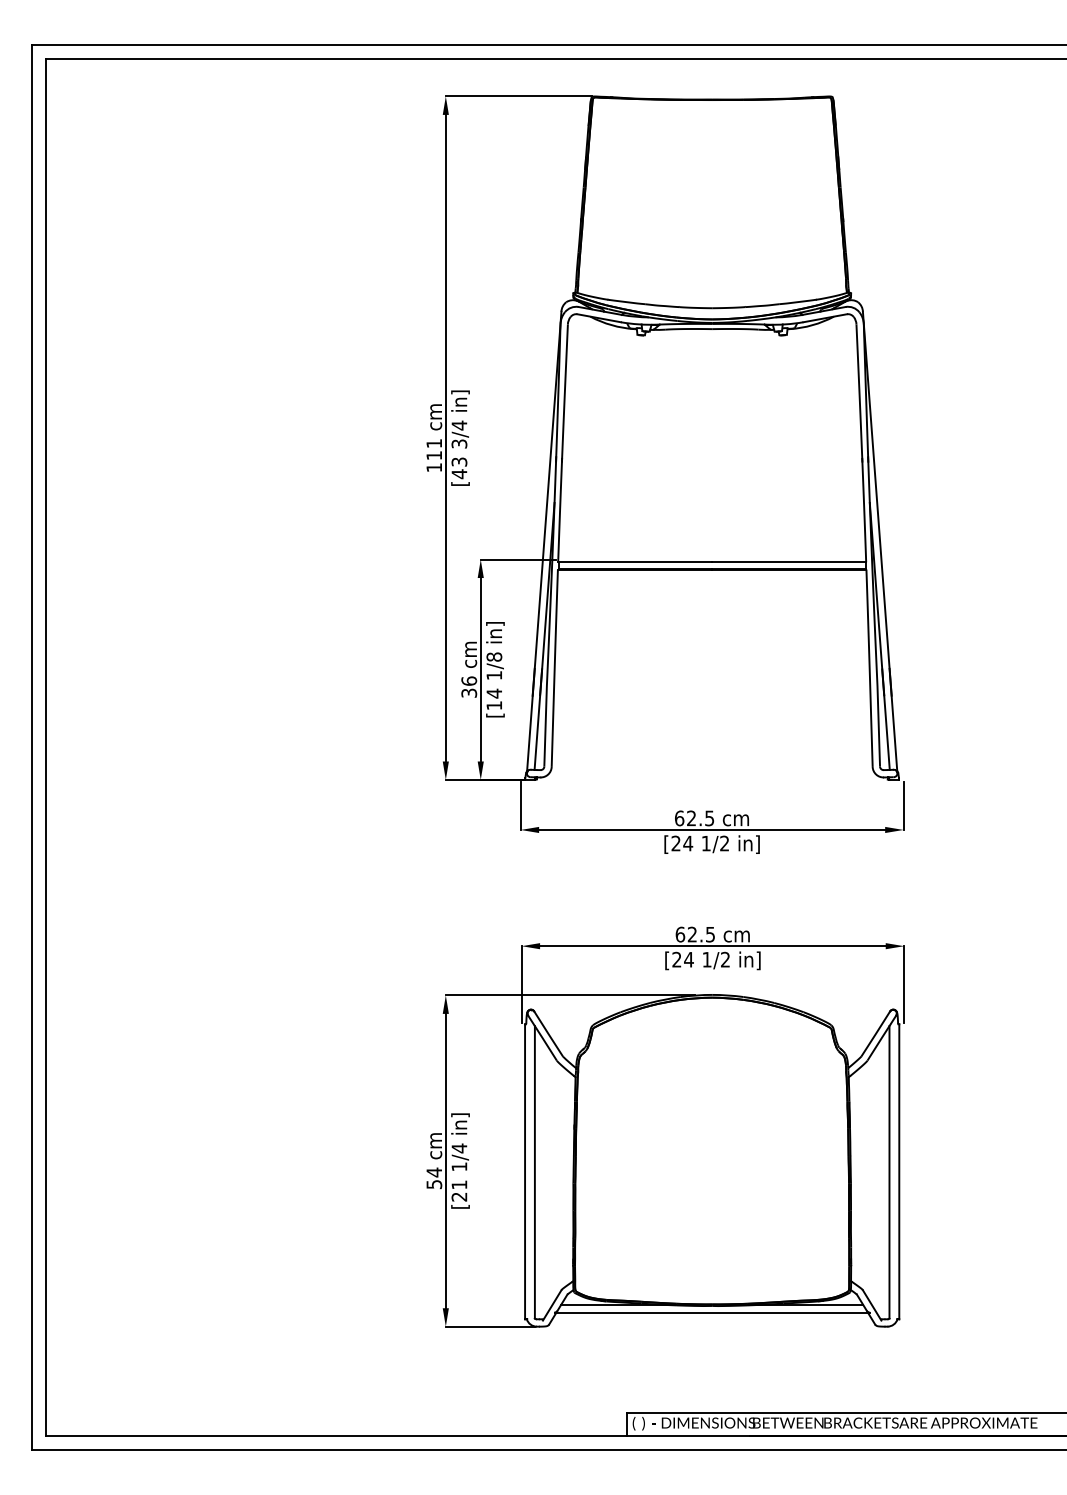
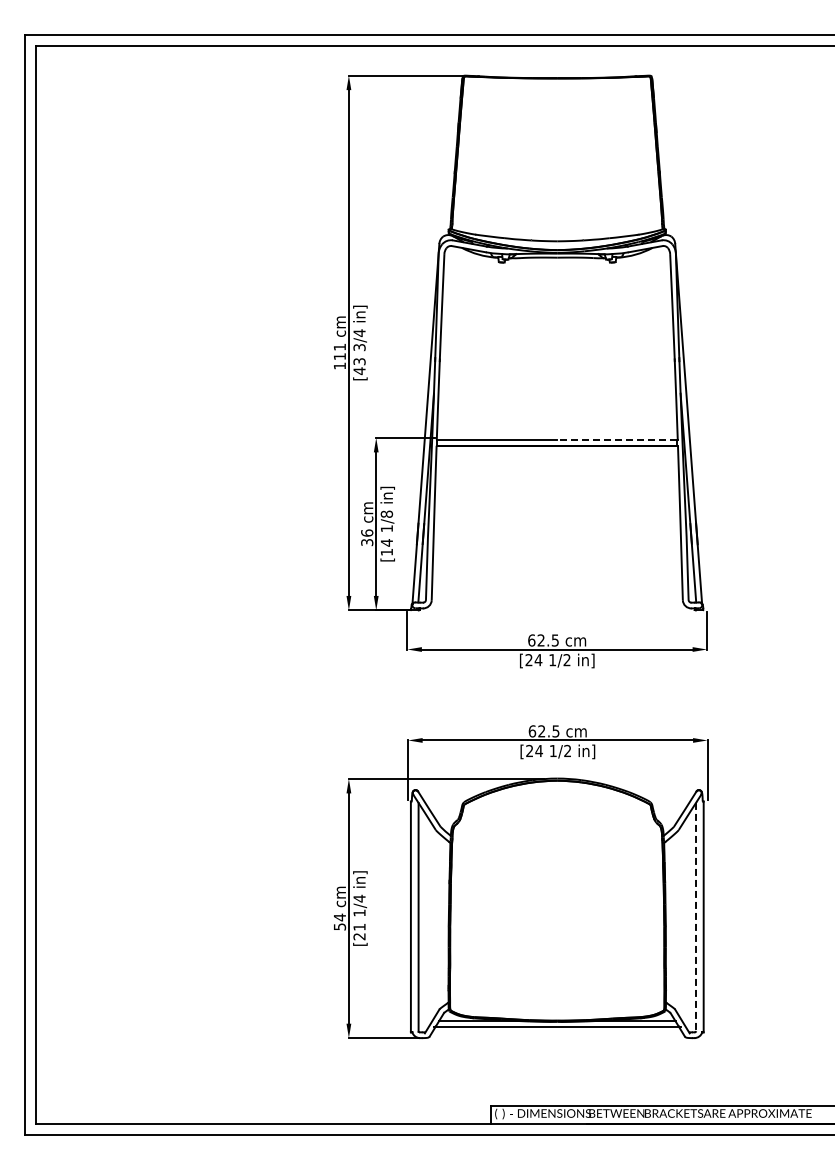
line: (787, 561) -> (616, 439), solid -> dashed
line: (888, 1172) -> (695, 917), solid -> dashed

